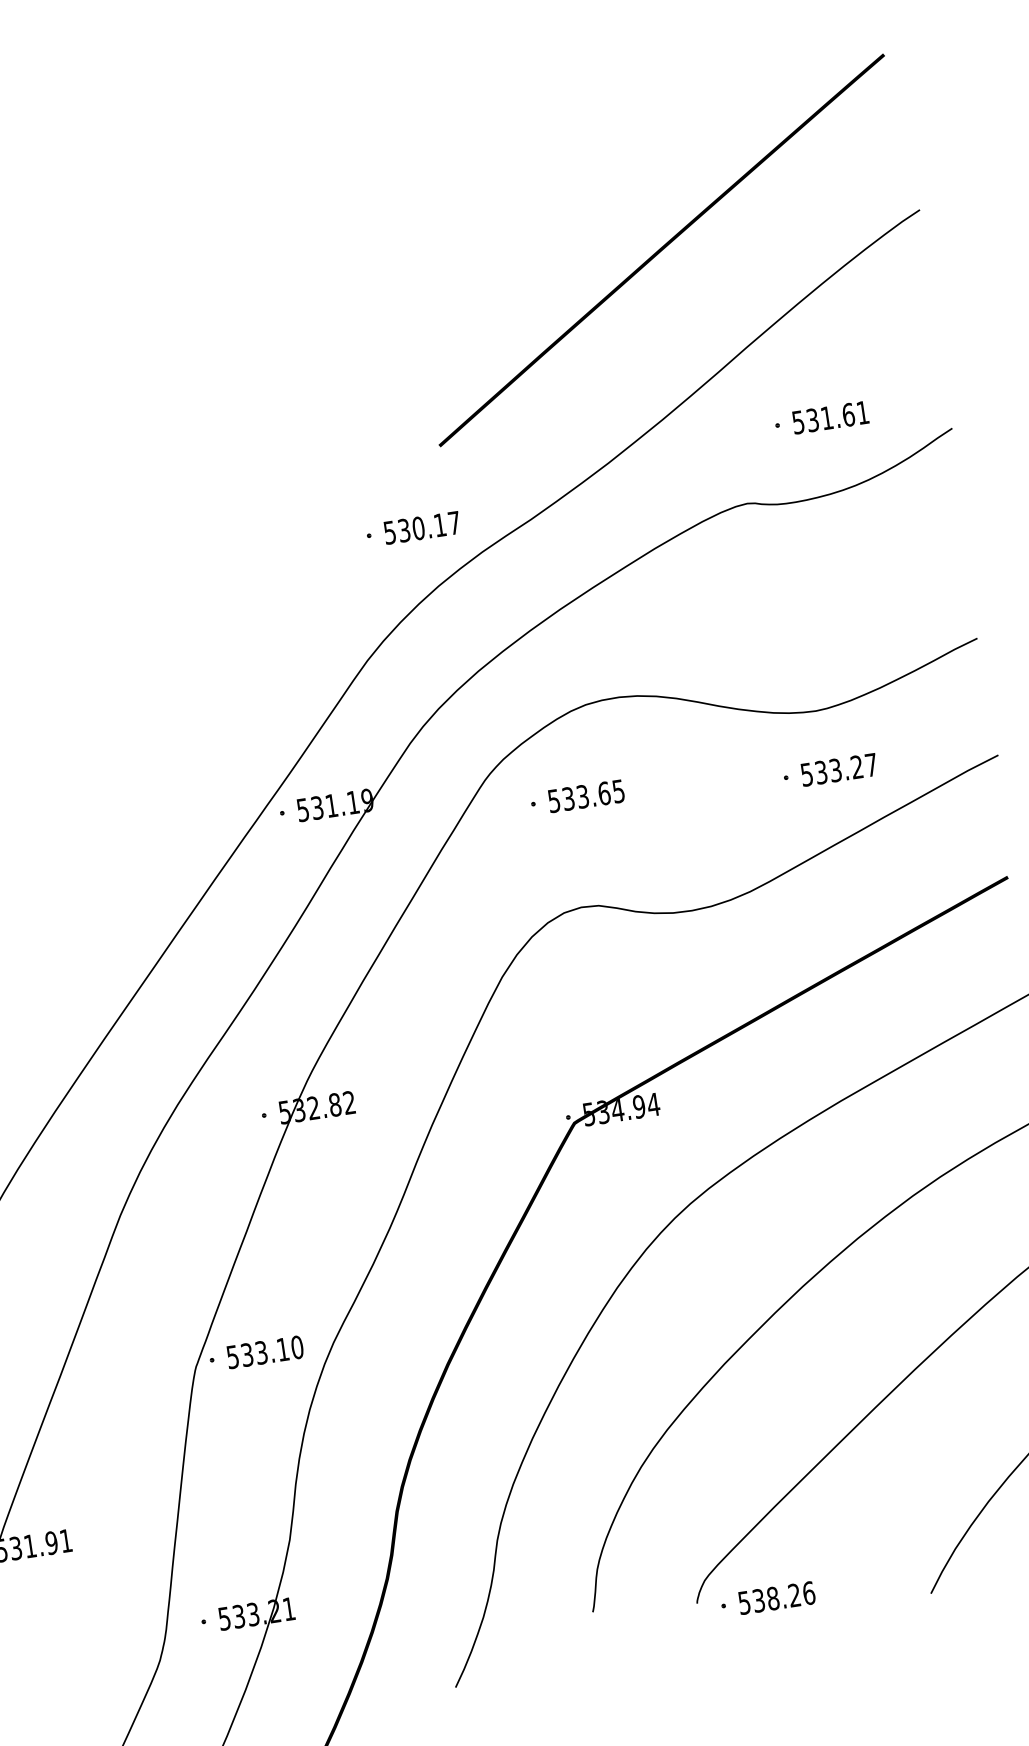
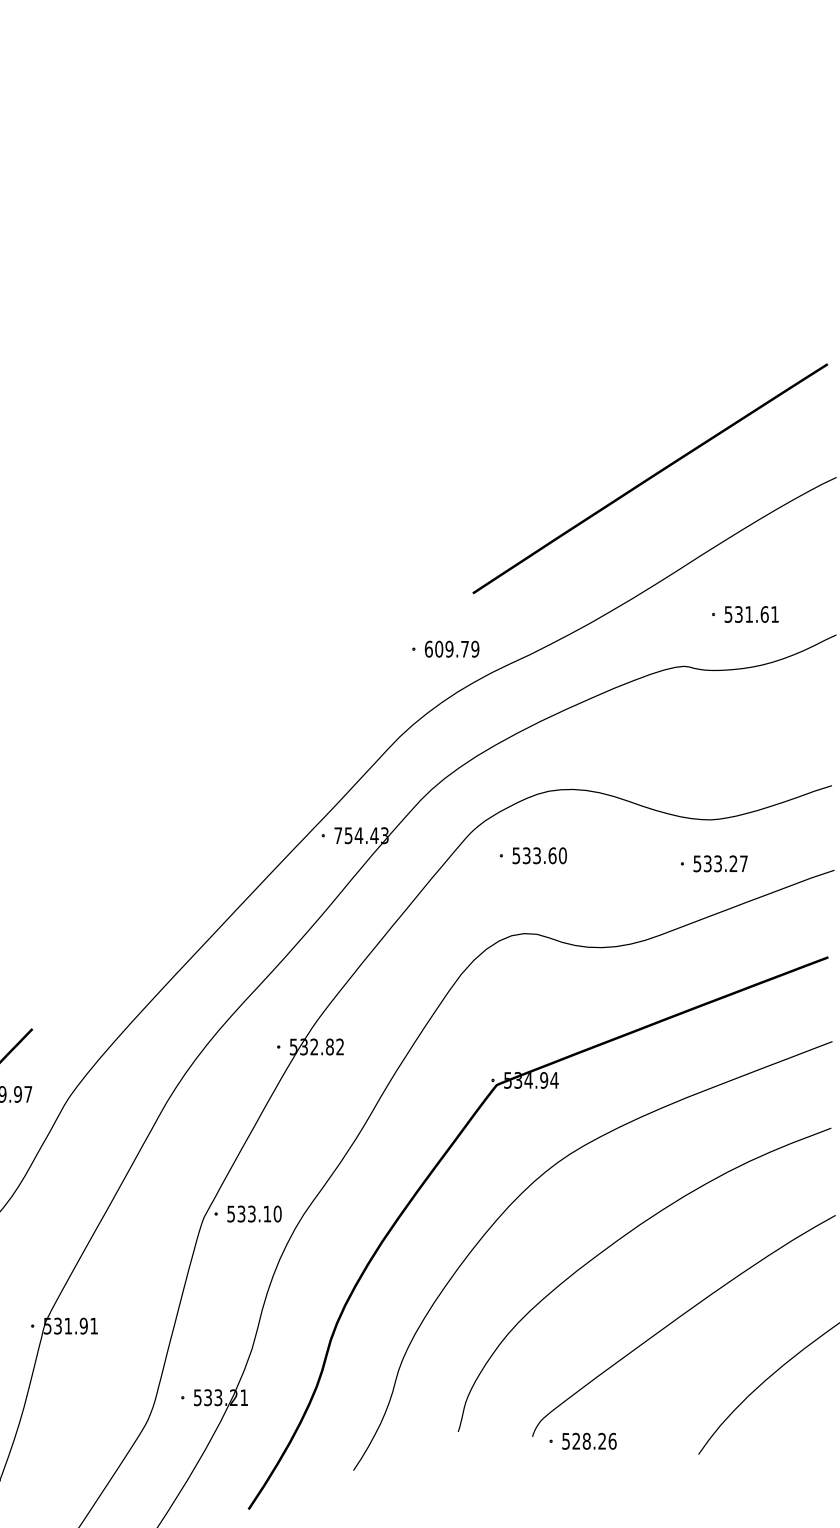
text: (421, 527) -> (451, 648), 530.17 -> 609.79
text: (618, 791) -> (562, 855), 533.65 -> 533.60
text: (335, 805) -> (361, 835), 531.19 -> 754.43
text: (758, 1600) -> (576, 1441), 538.26 -> 528.26

